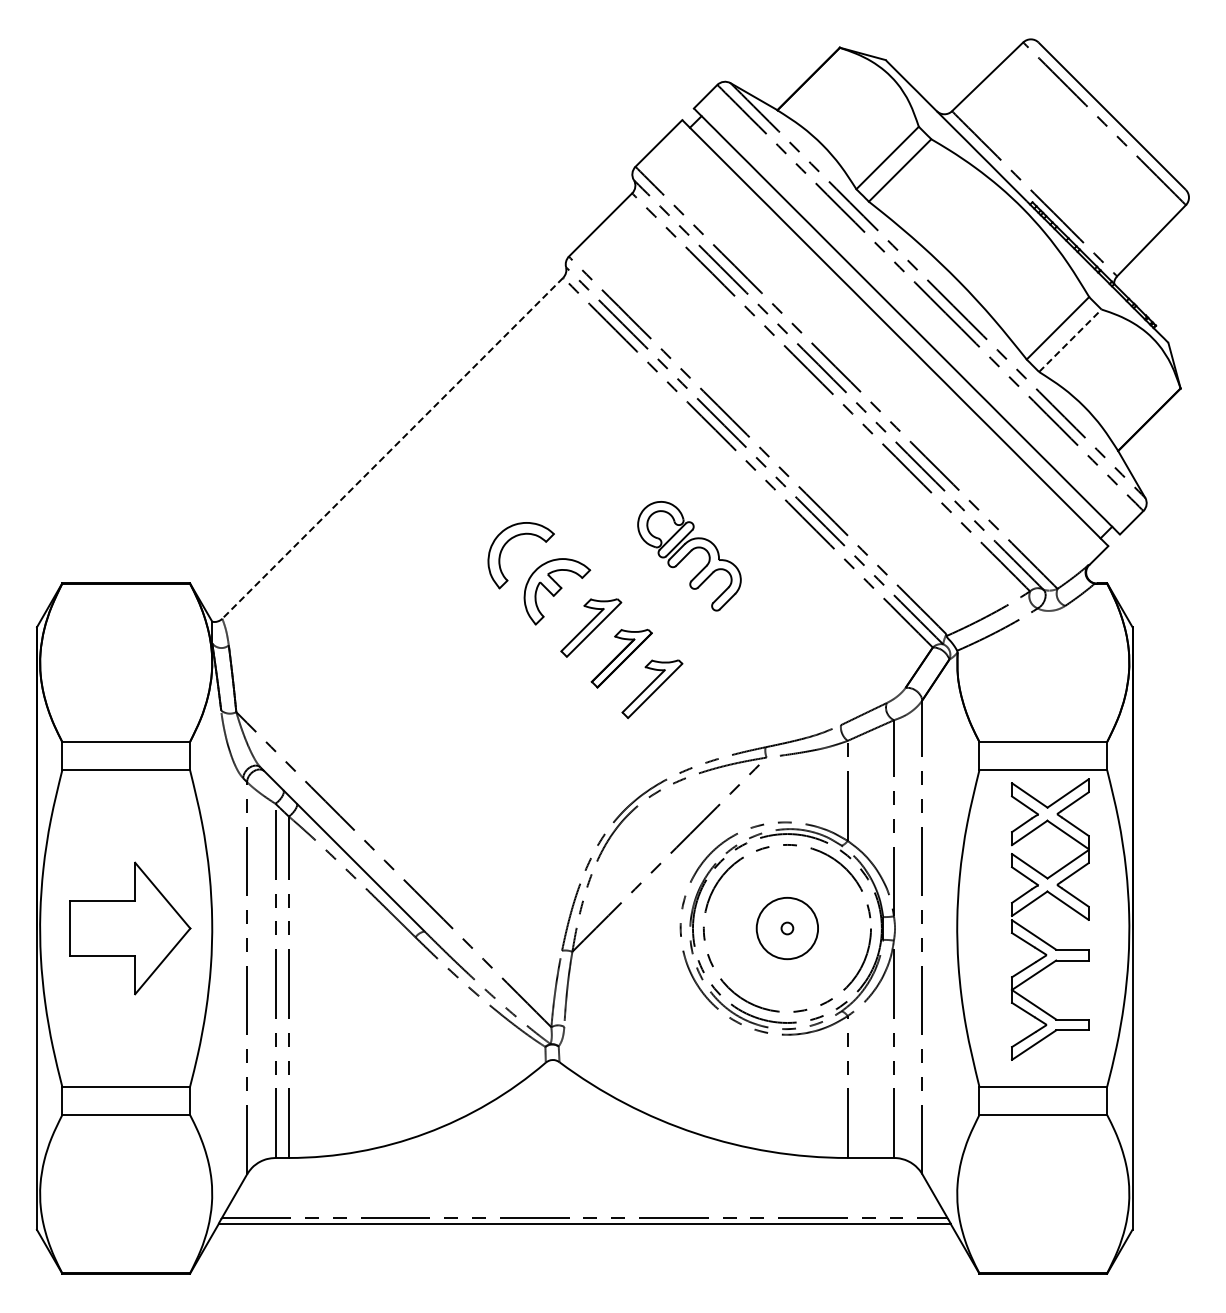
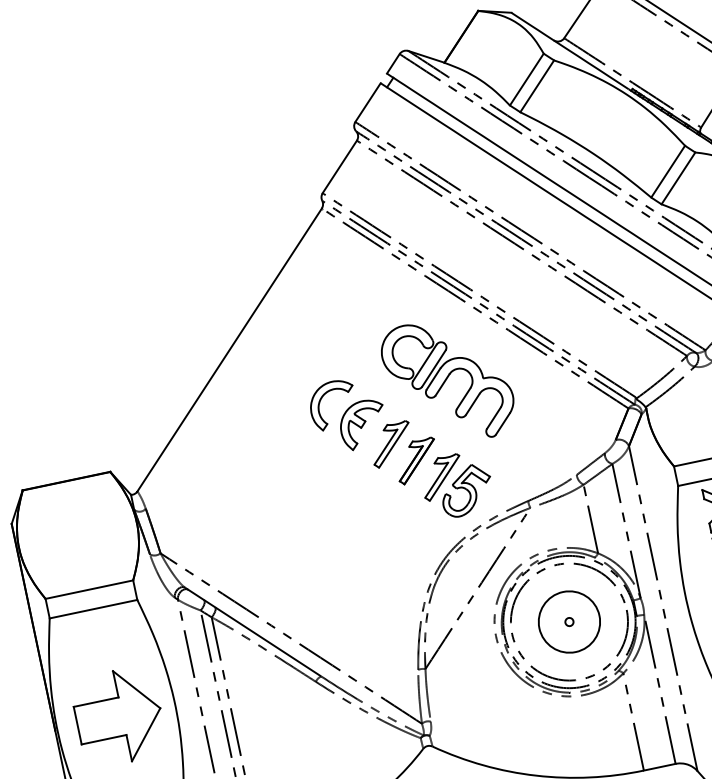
line: (1070, 340) -> (678, 178), dashed -> solid
line: (392, 448) -> (229, 350), dashed -> solid
part: (689, 555) -> (448, 380), size x1.67
part: (682, 714) -> (466, 490), added
circle: (787, 928) -> (569, 622), size x1.43

